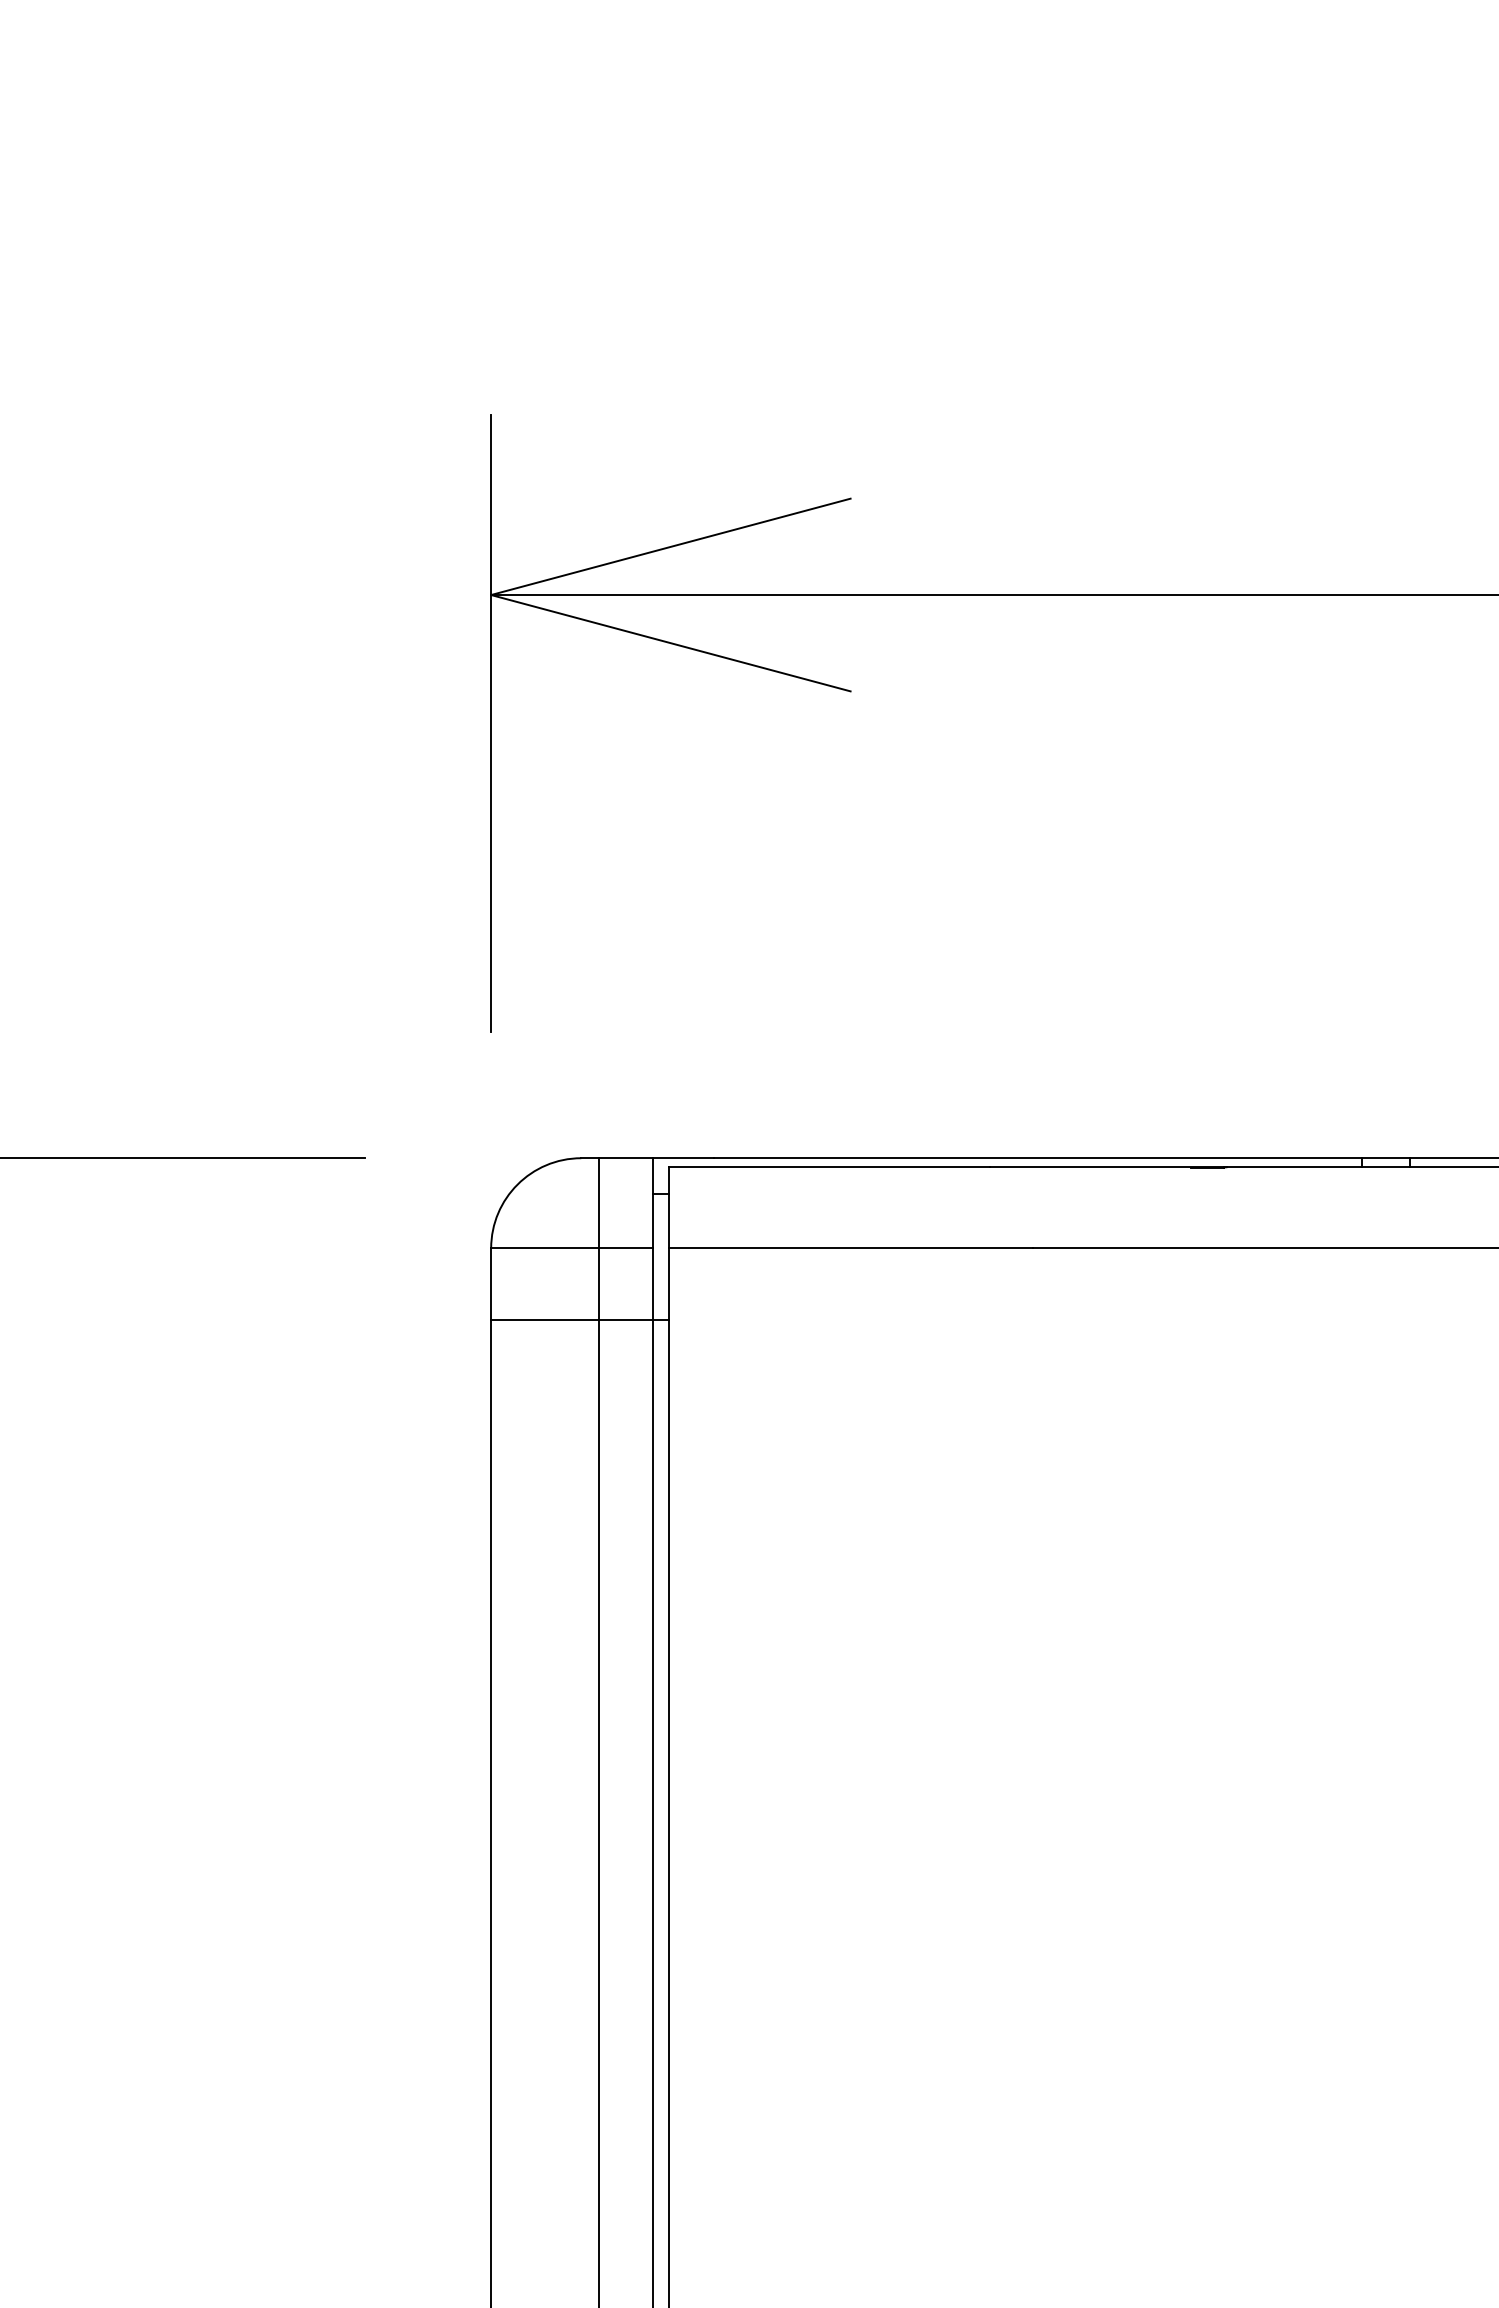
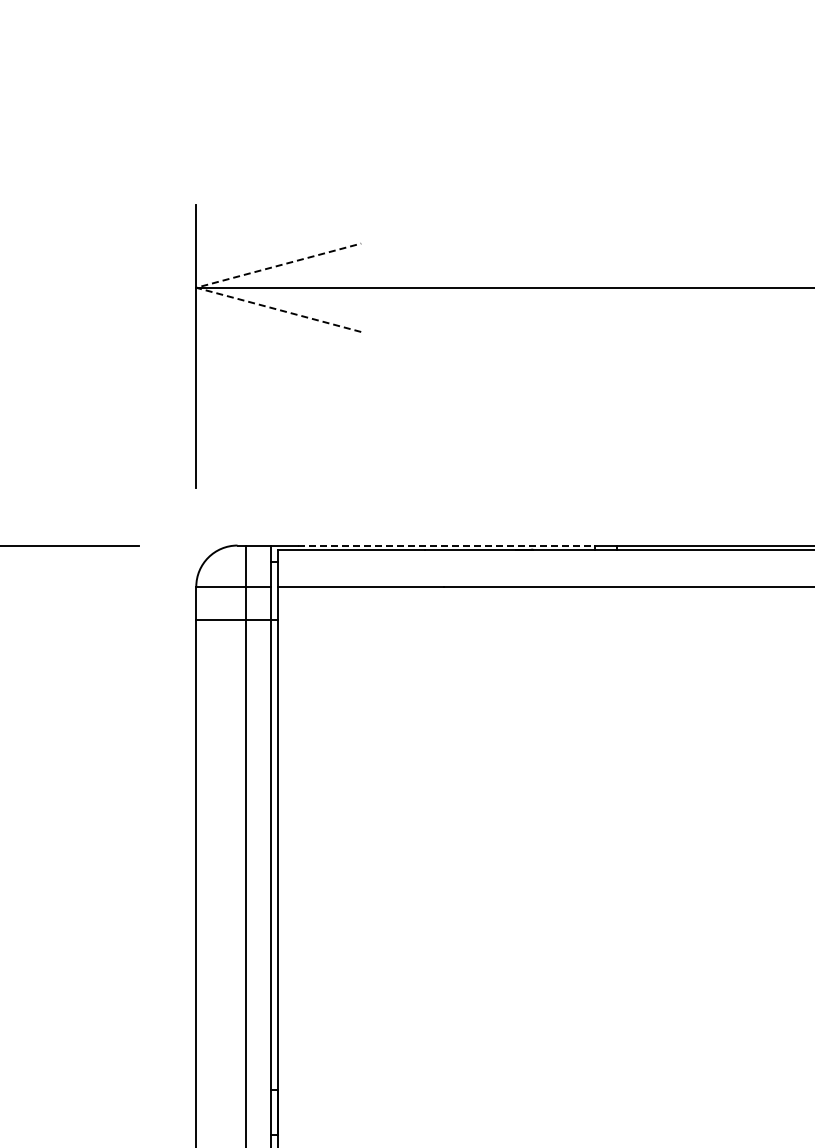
line: (491, 594) -> (196, 287), solid -> dashed
line: (1040, 1158) -> (447, 545), solid -> dashed

